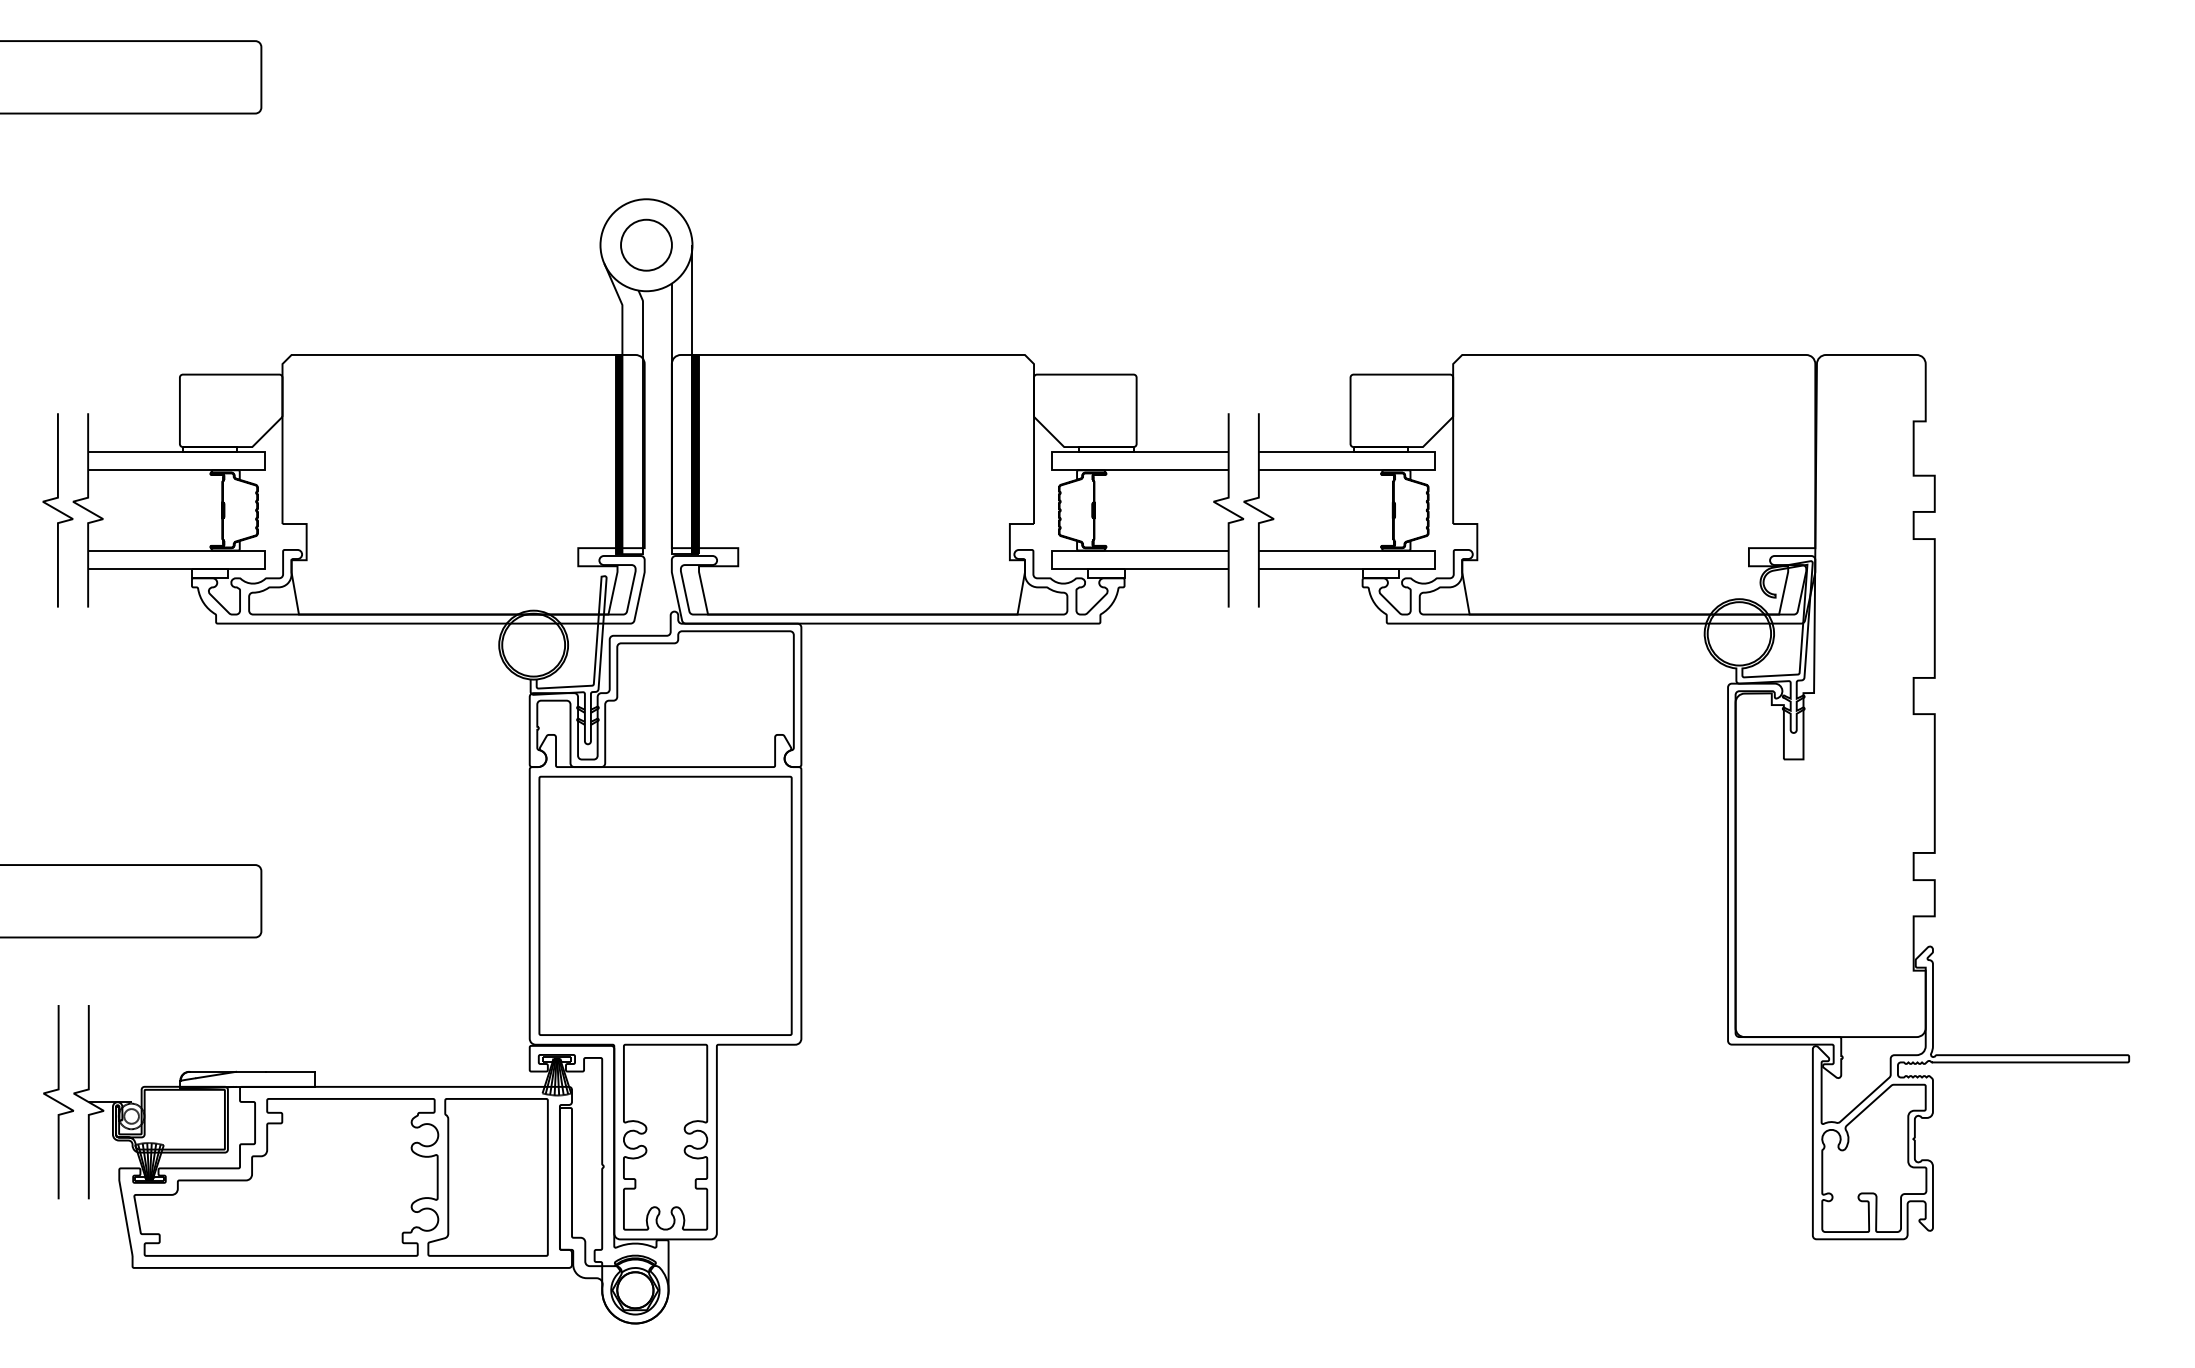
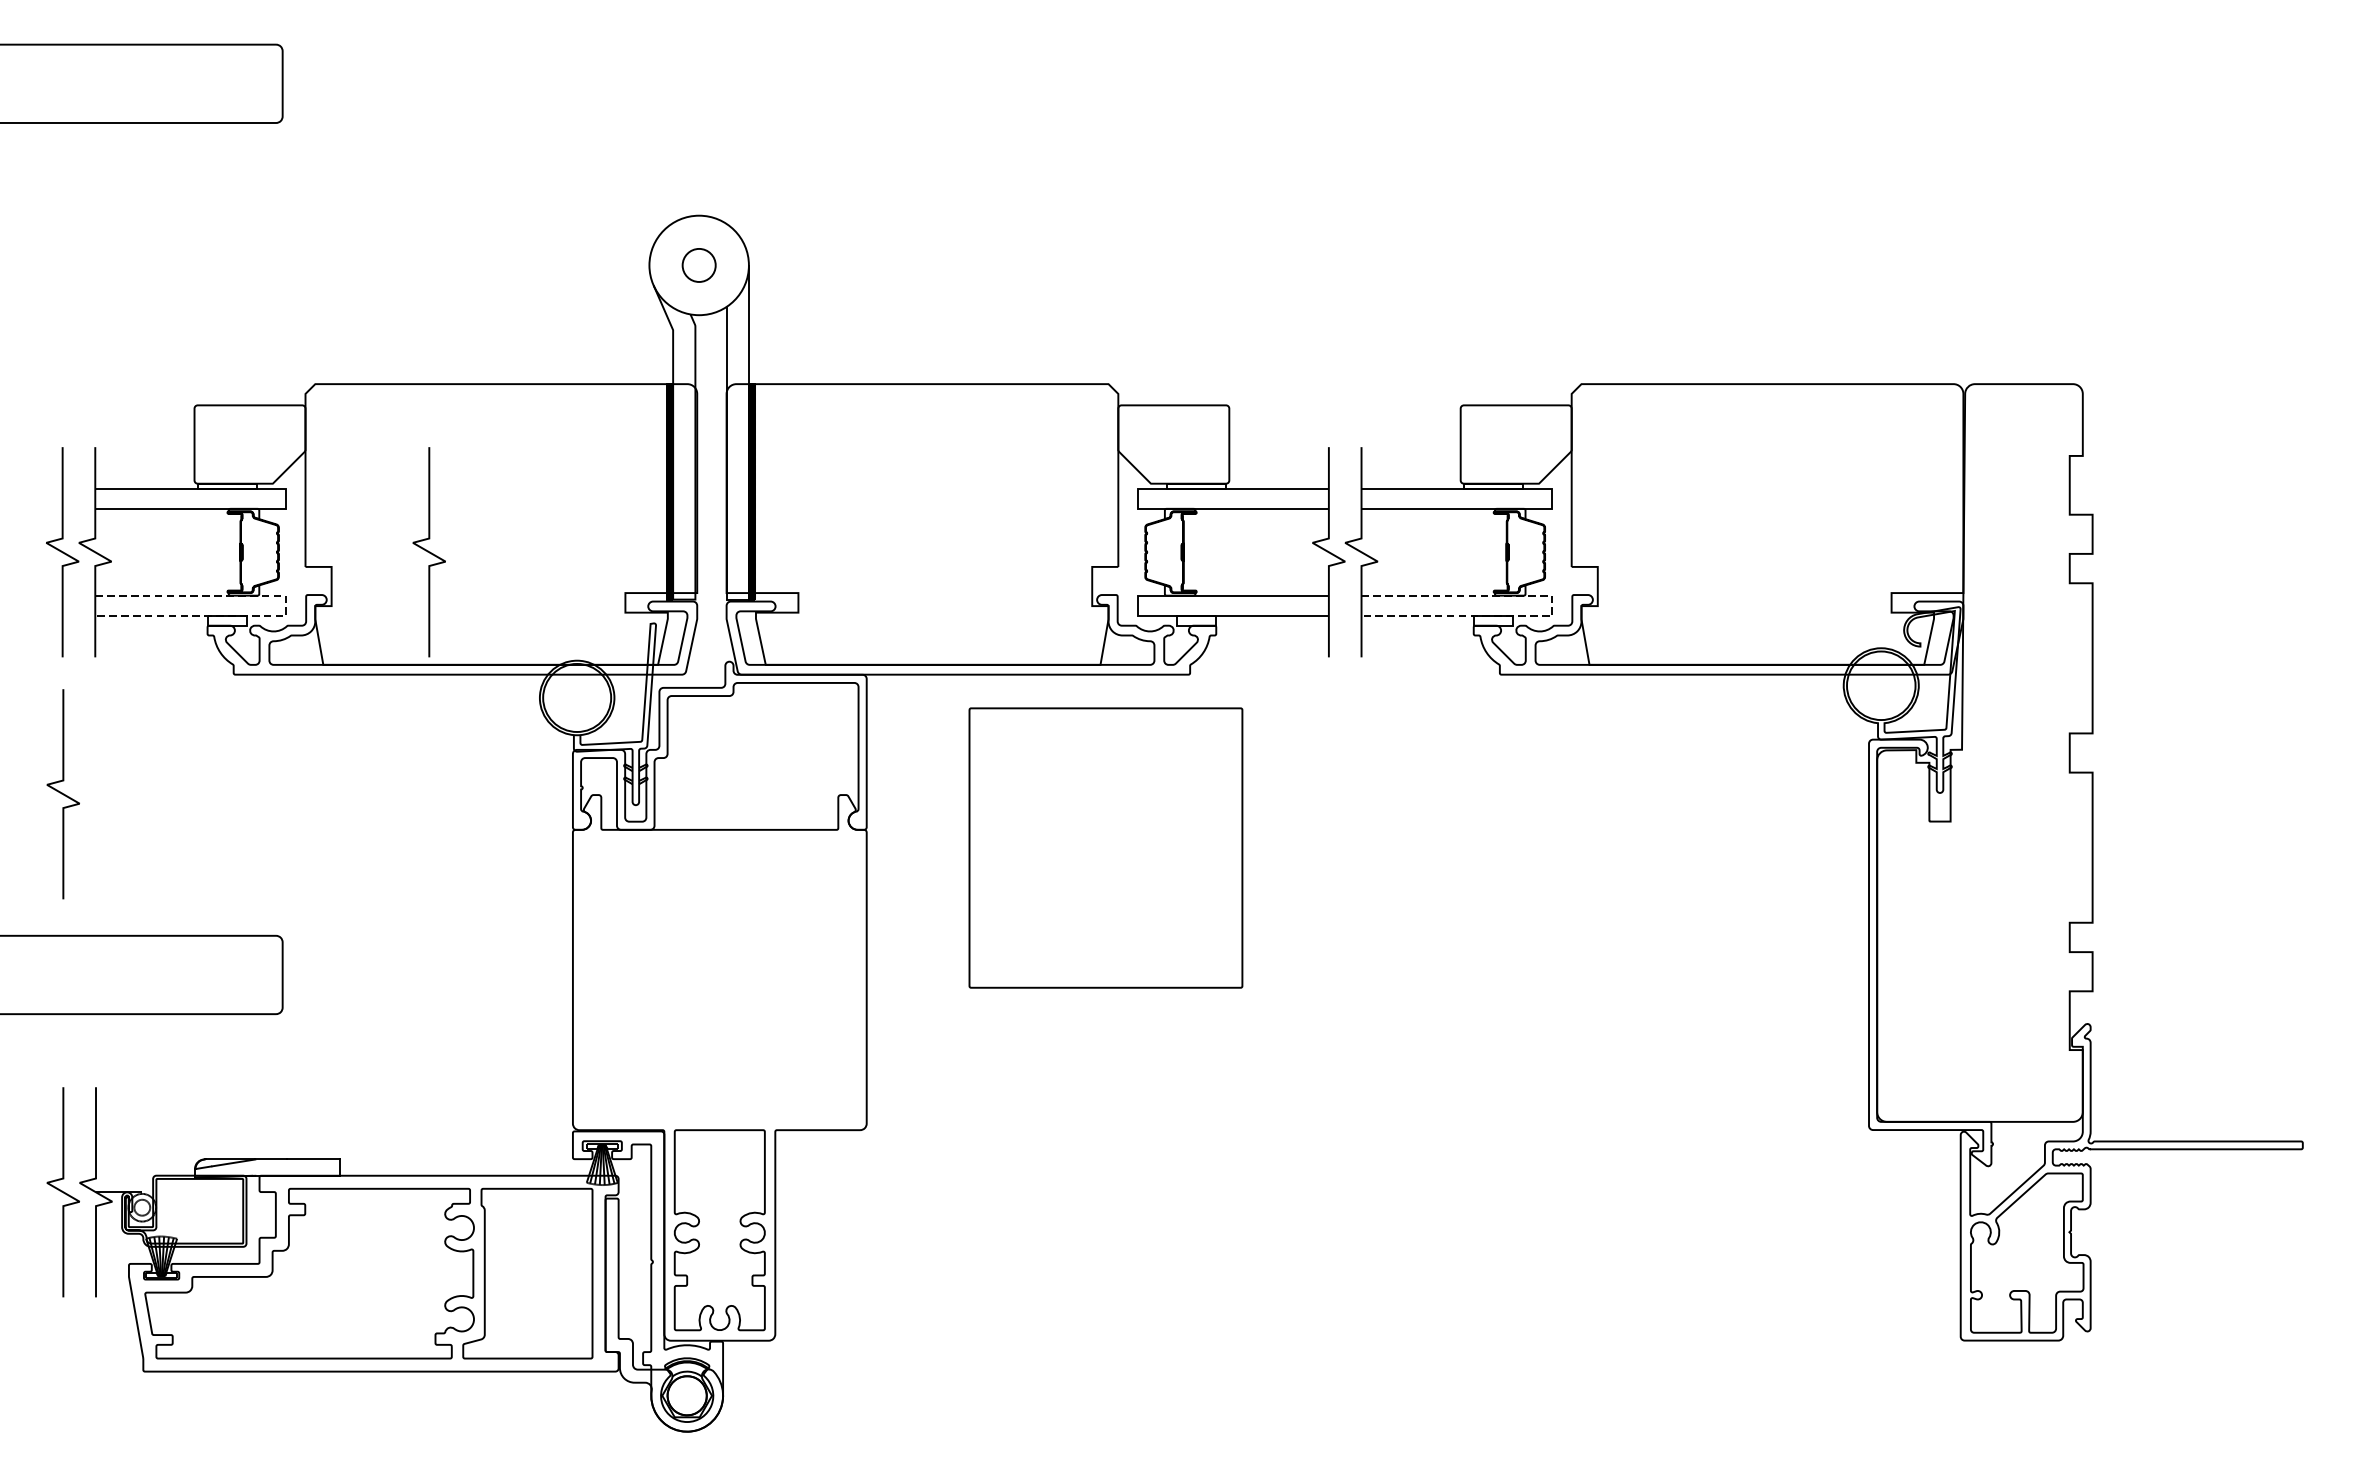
circle: (646, 244) -> (699, 264), size x0.6
curve: (396, 510) -> (428, 552), added
line: (264, 560) -> (286, 606), solid -> dashed
line: (1435, 560) -> (1552, 606), solid -> dashed
curve: (58, 734) -> (63, 794), added
part: (665, 905) -> (1105, 847), moved

